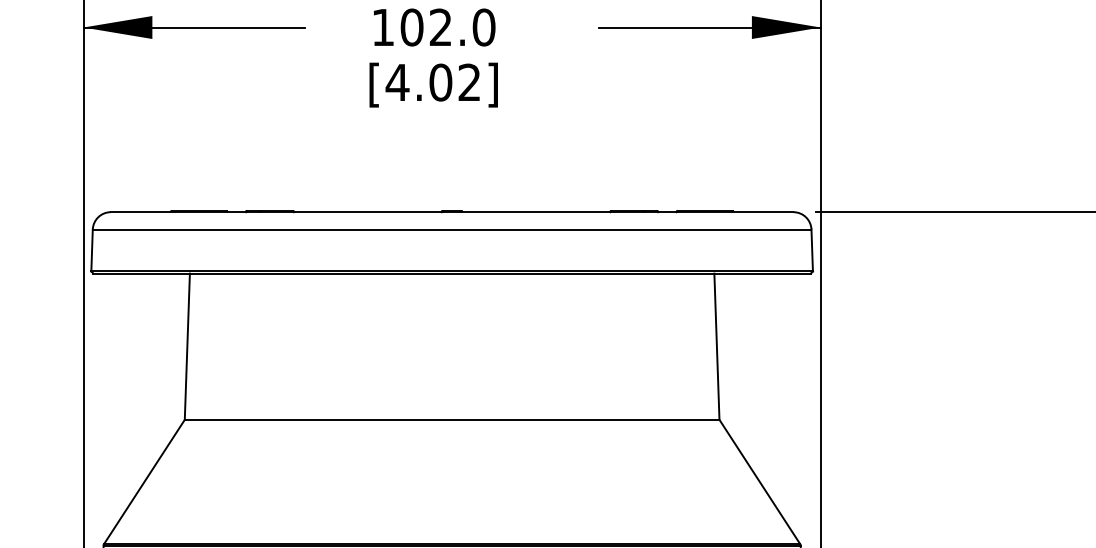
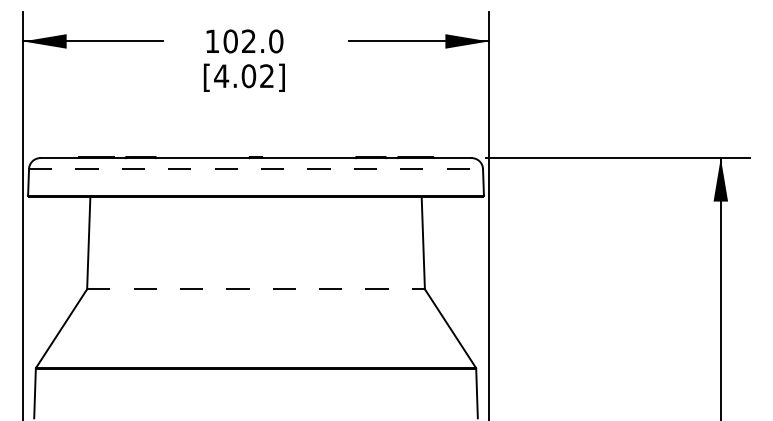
line: (452, 230) -> (256, 169), solid -> dashed
line: (452, 420) -> (256, 289), solid -> dashed

